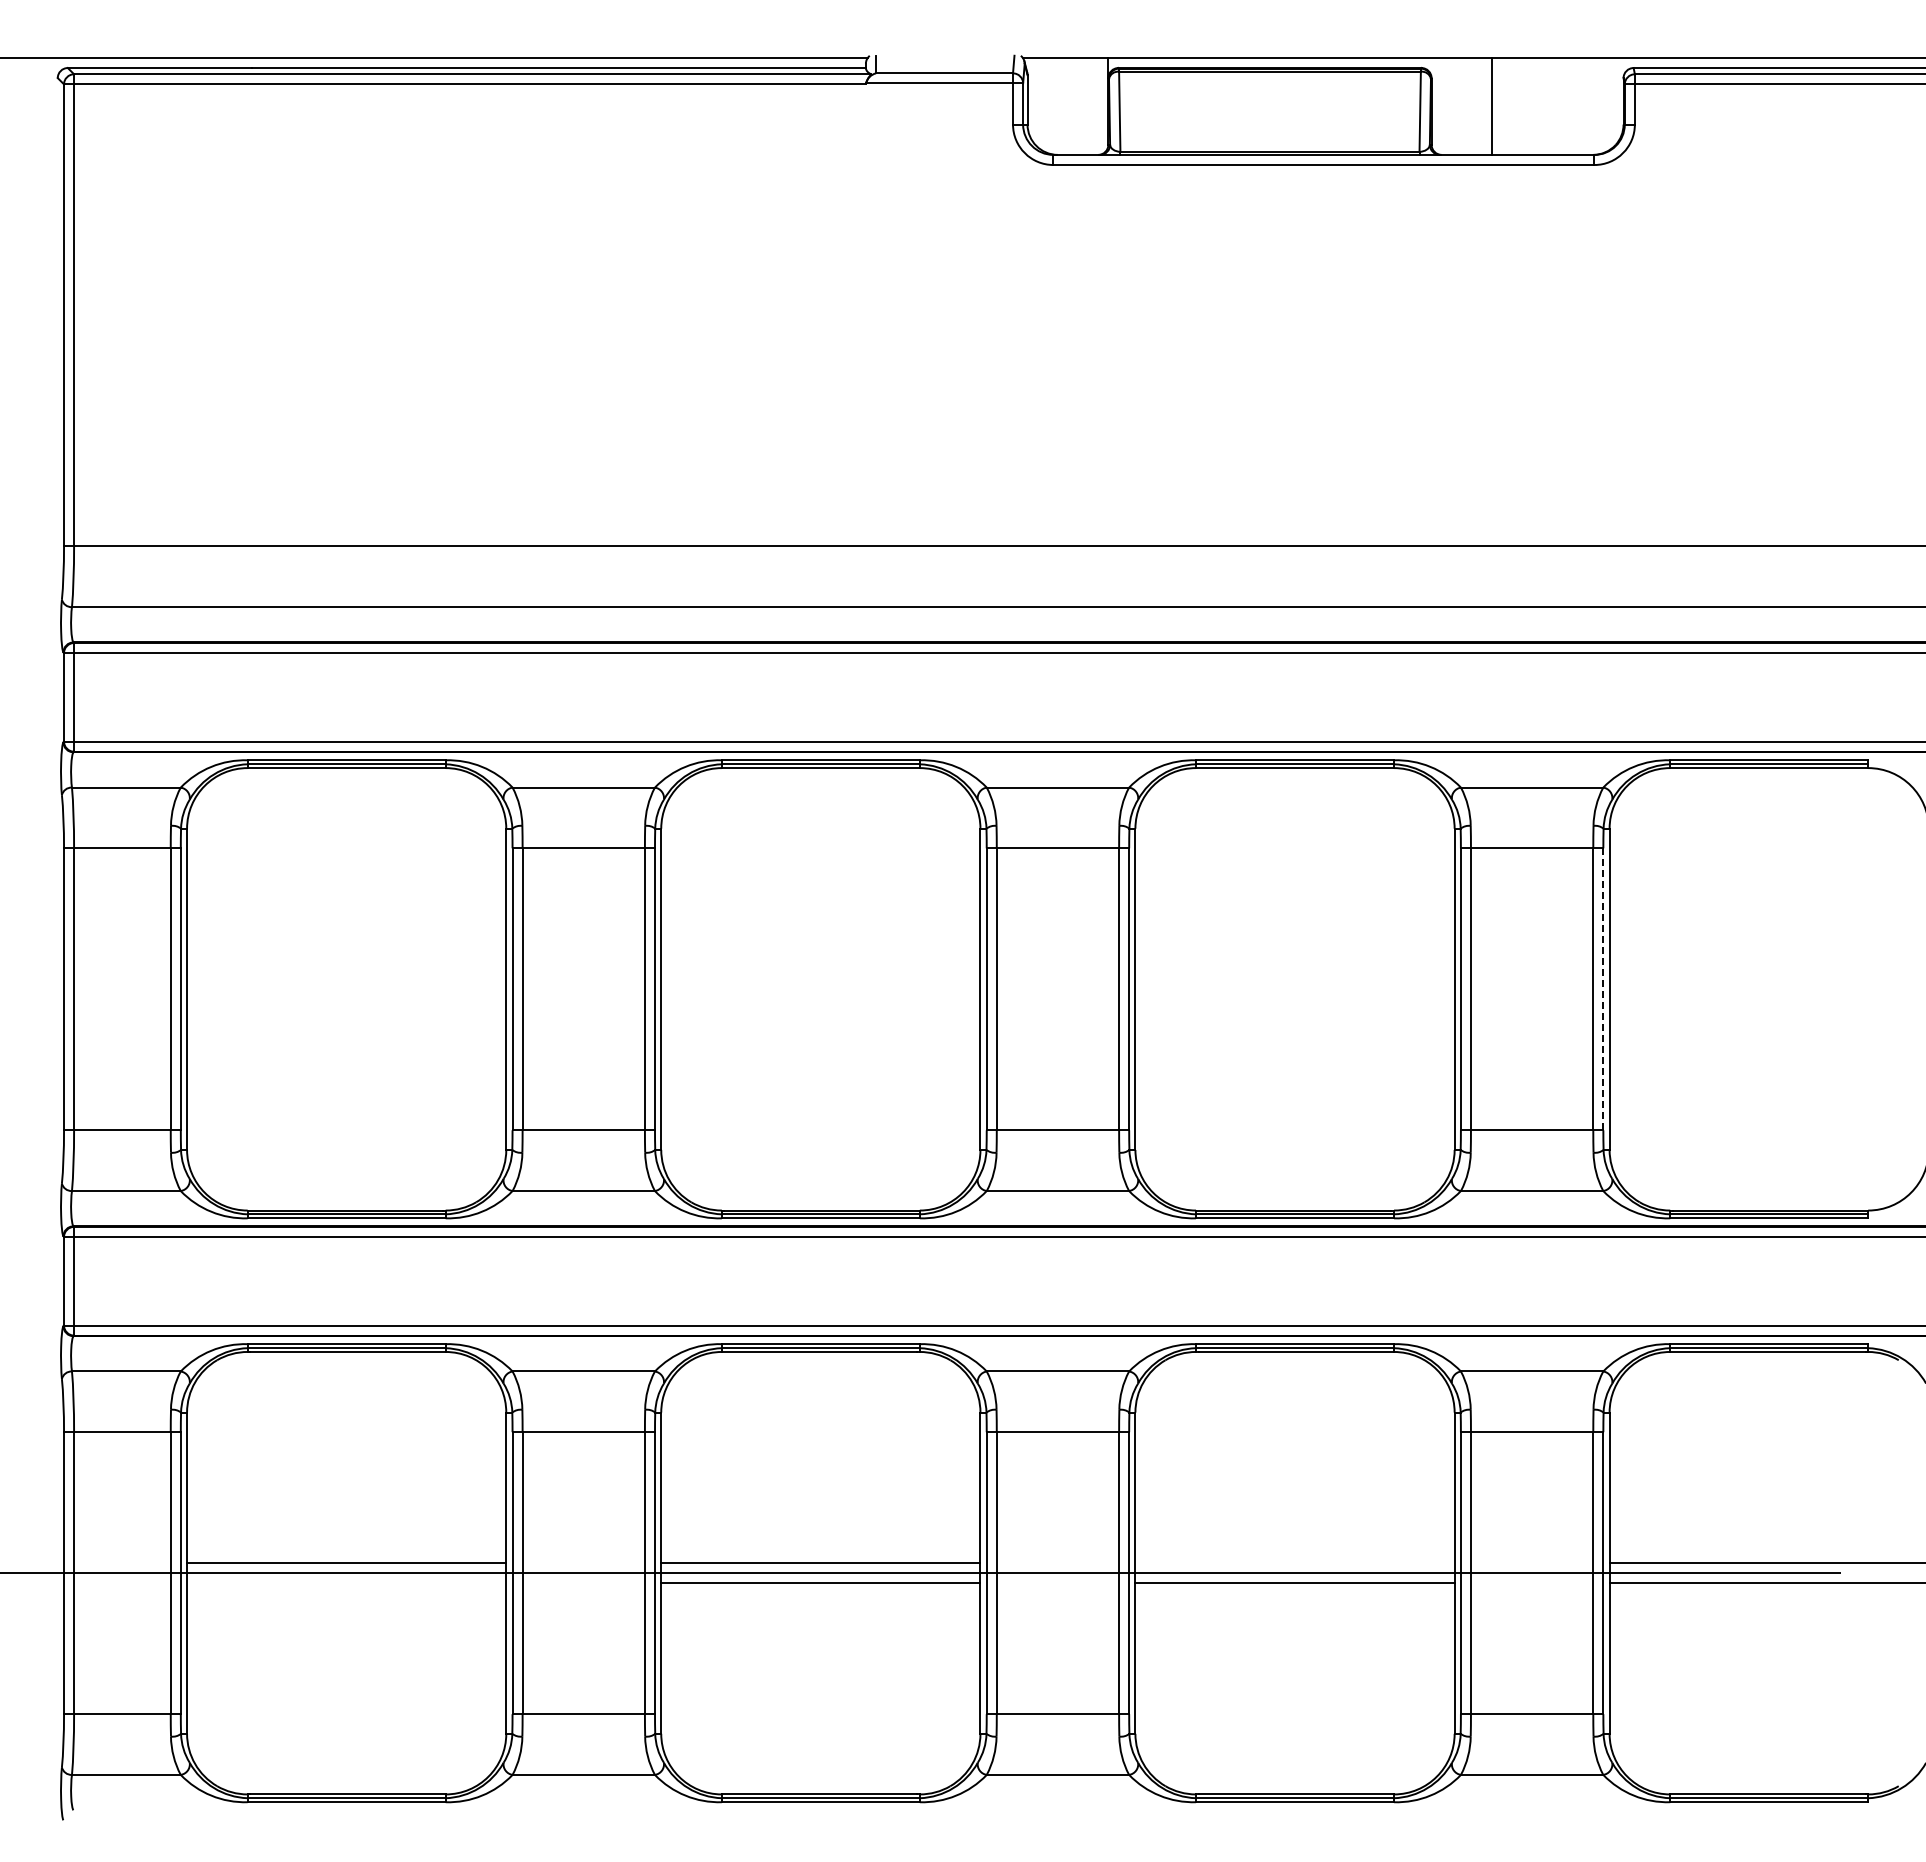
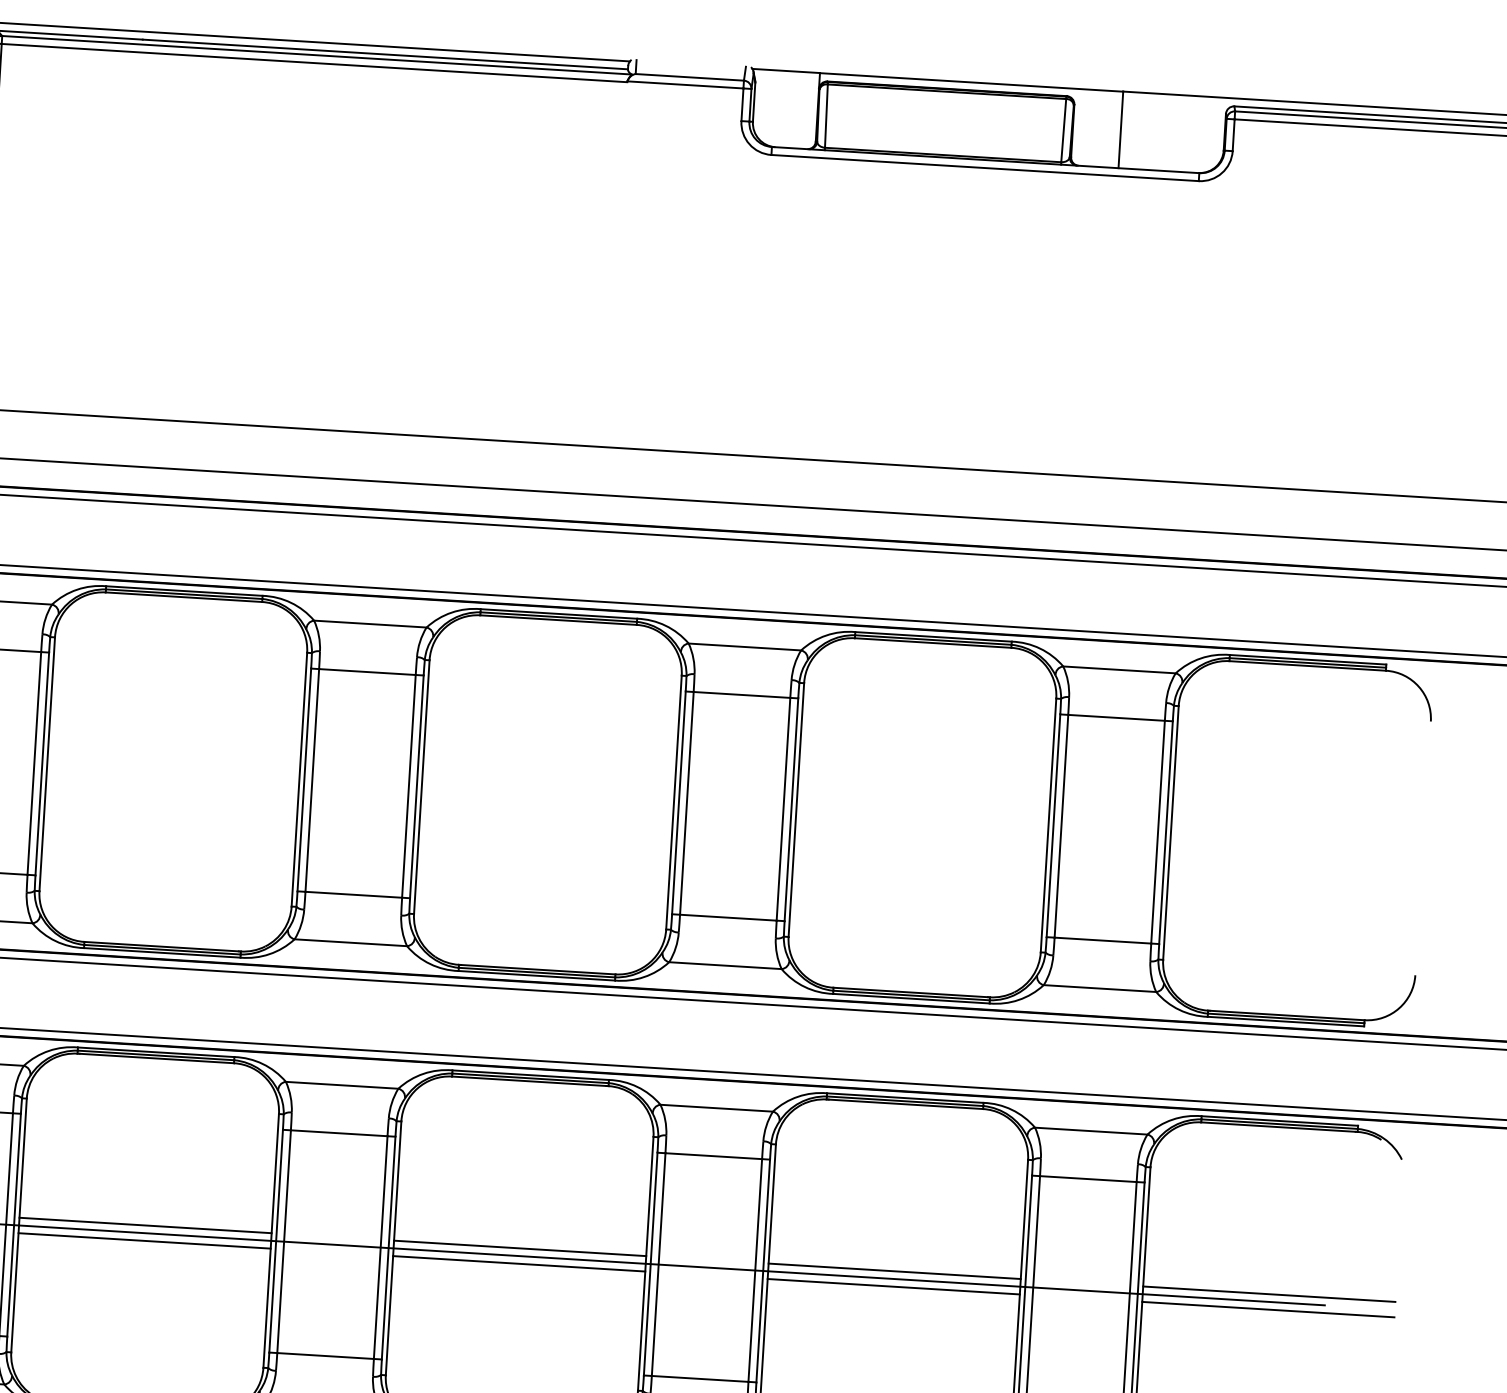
line: (1603, 989) -> (1166, 832), dashed -> solid
line: (1294, 1563) -> (894, 1271), added
line: (346, 1582) -> (144, 1240), added

